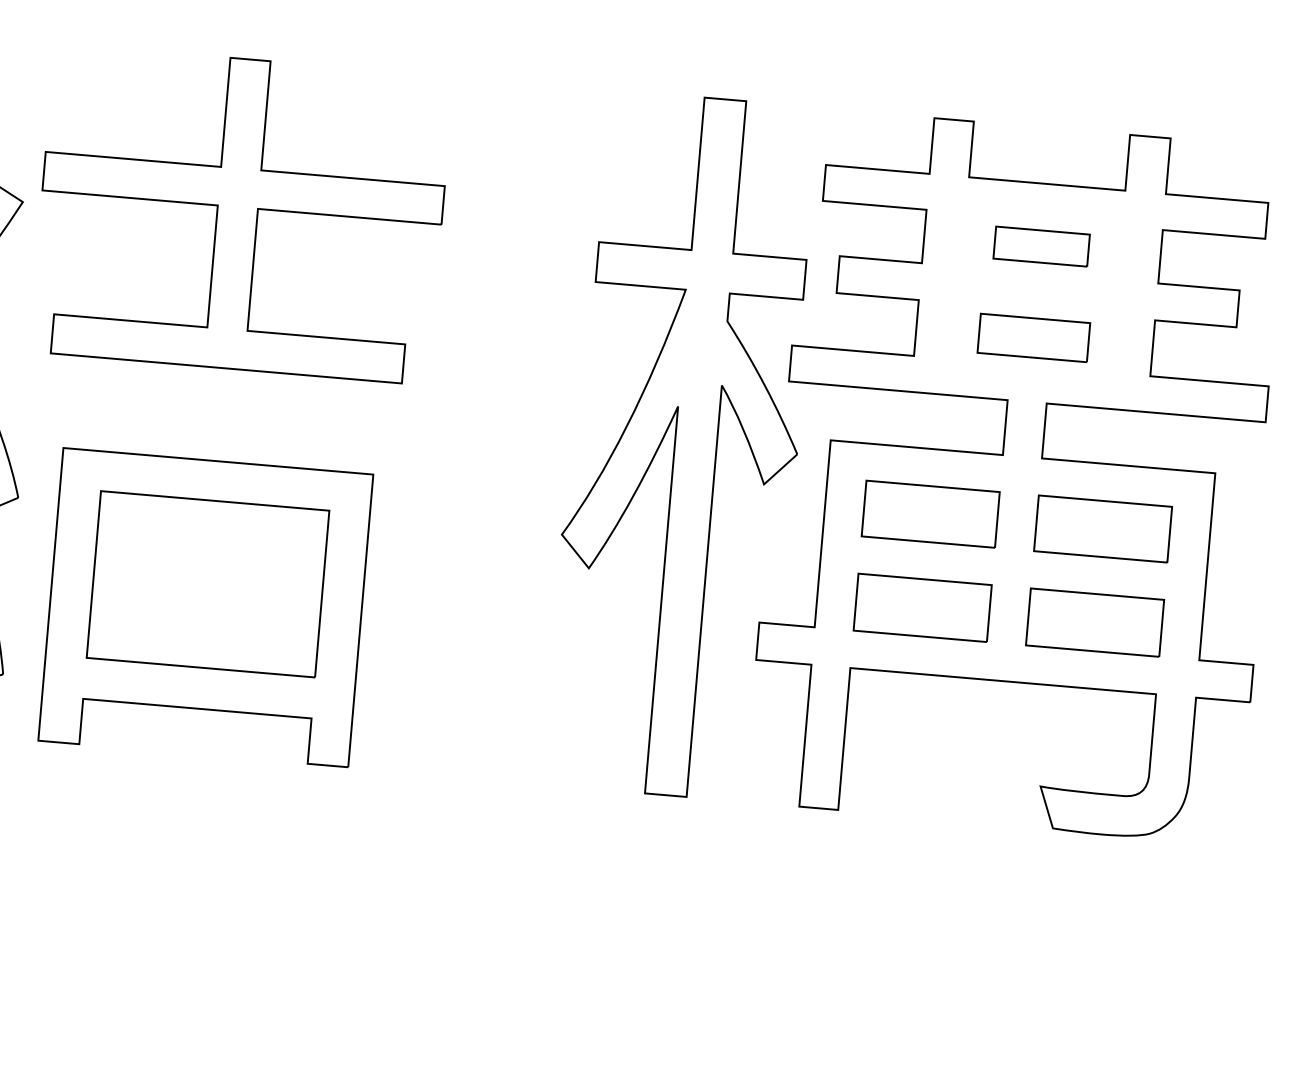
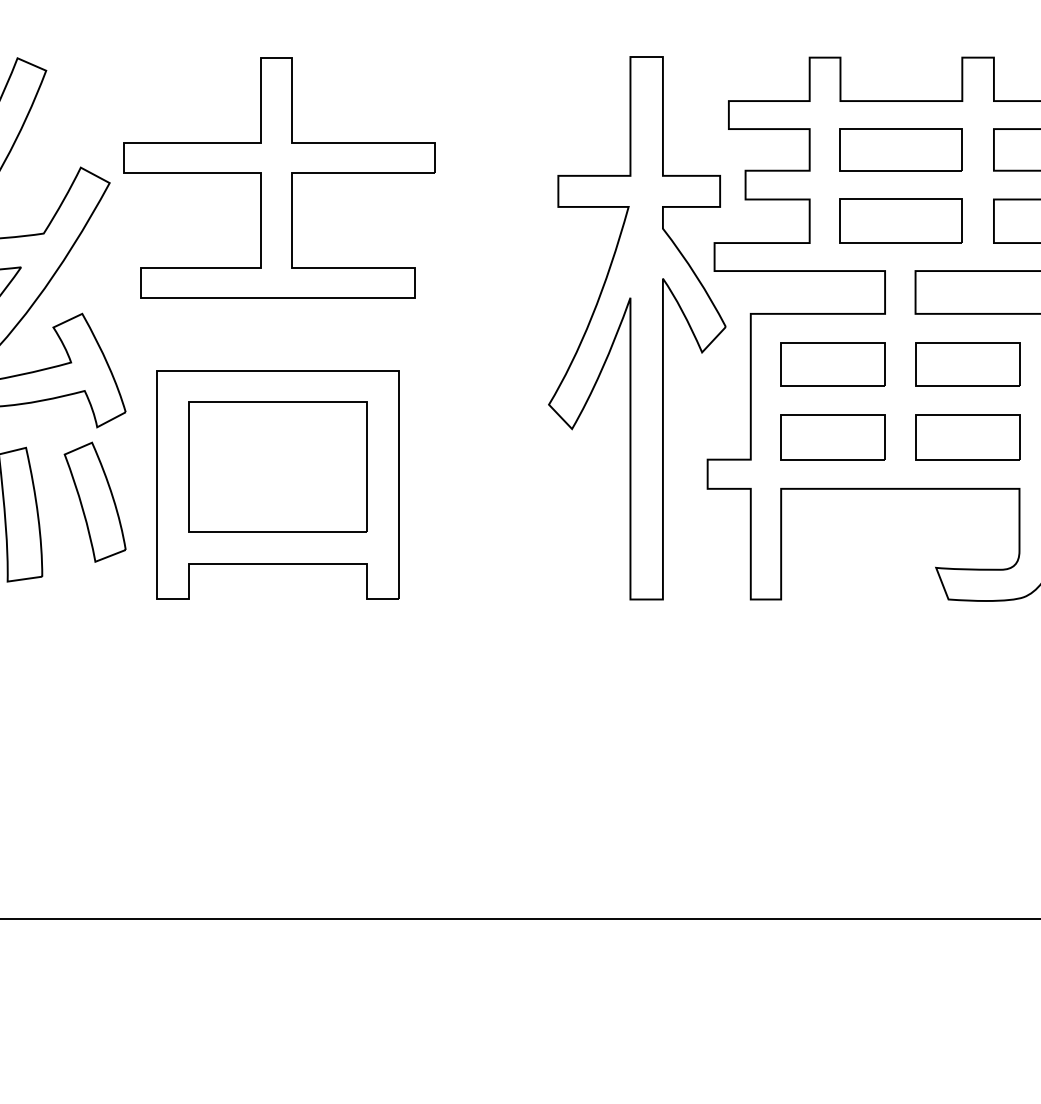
part: (1040, 245) -> (900, 149), size x1.67
part: (1032, 337) -> (900, 220), size x1.43

